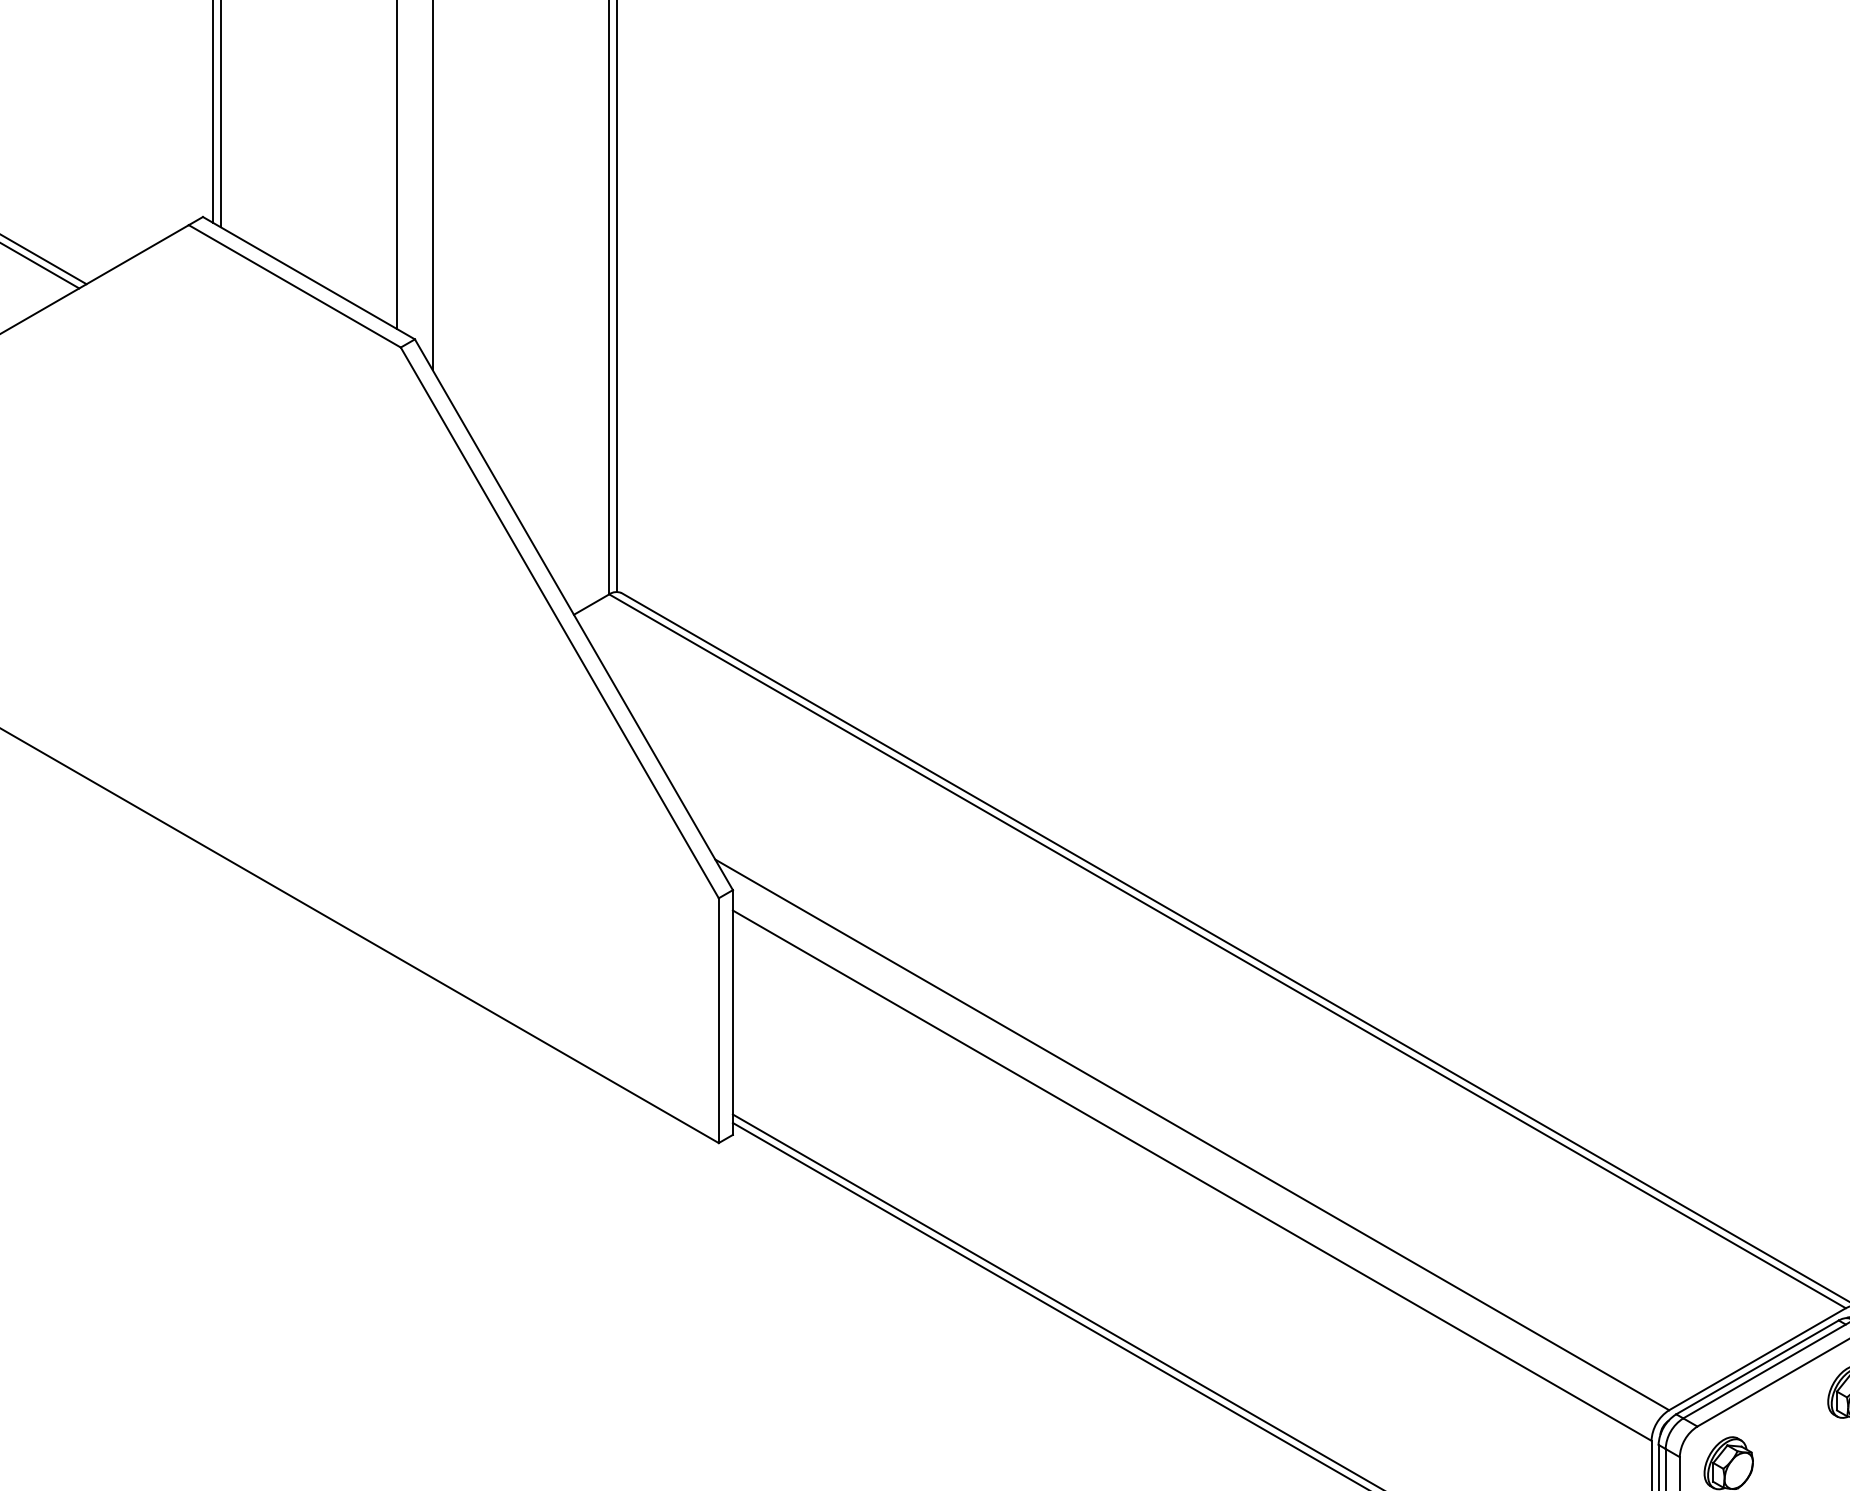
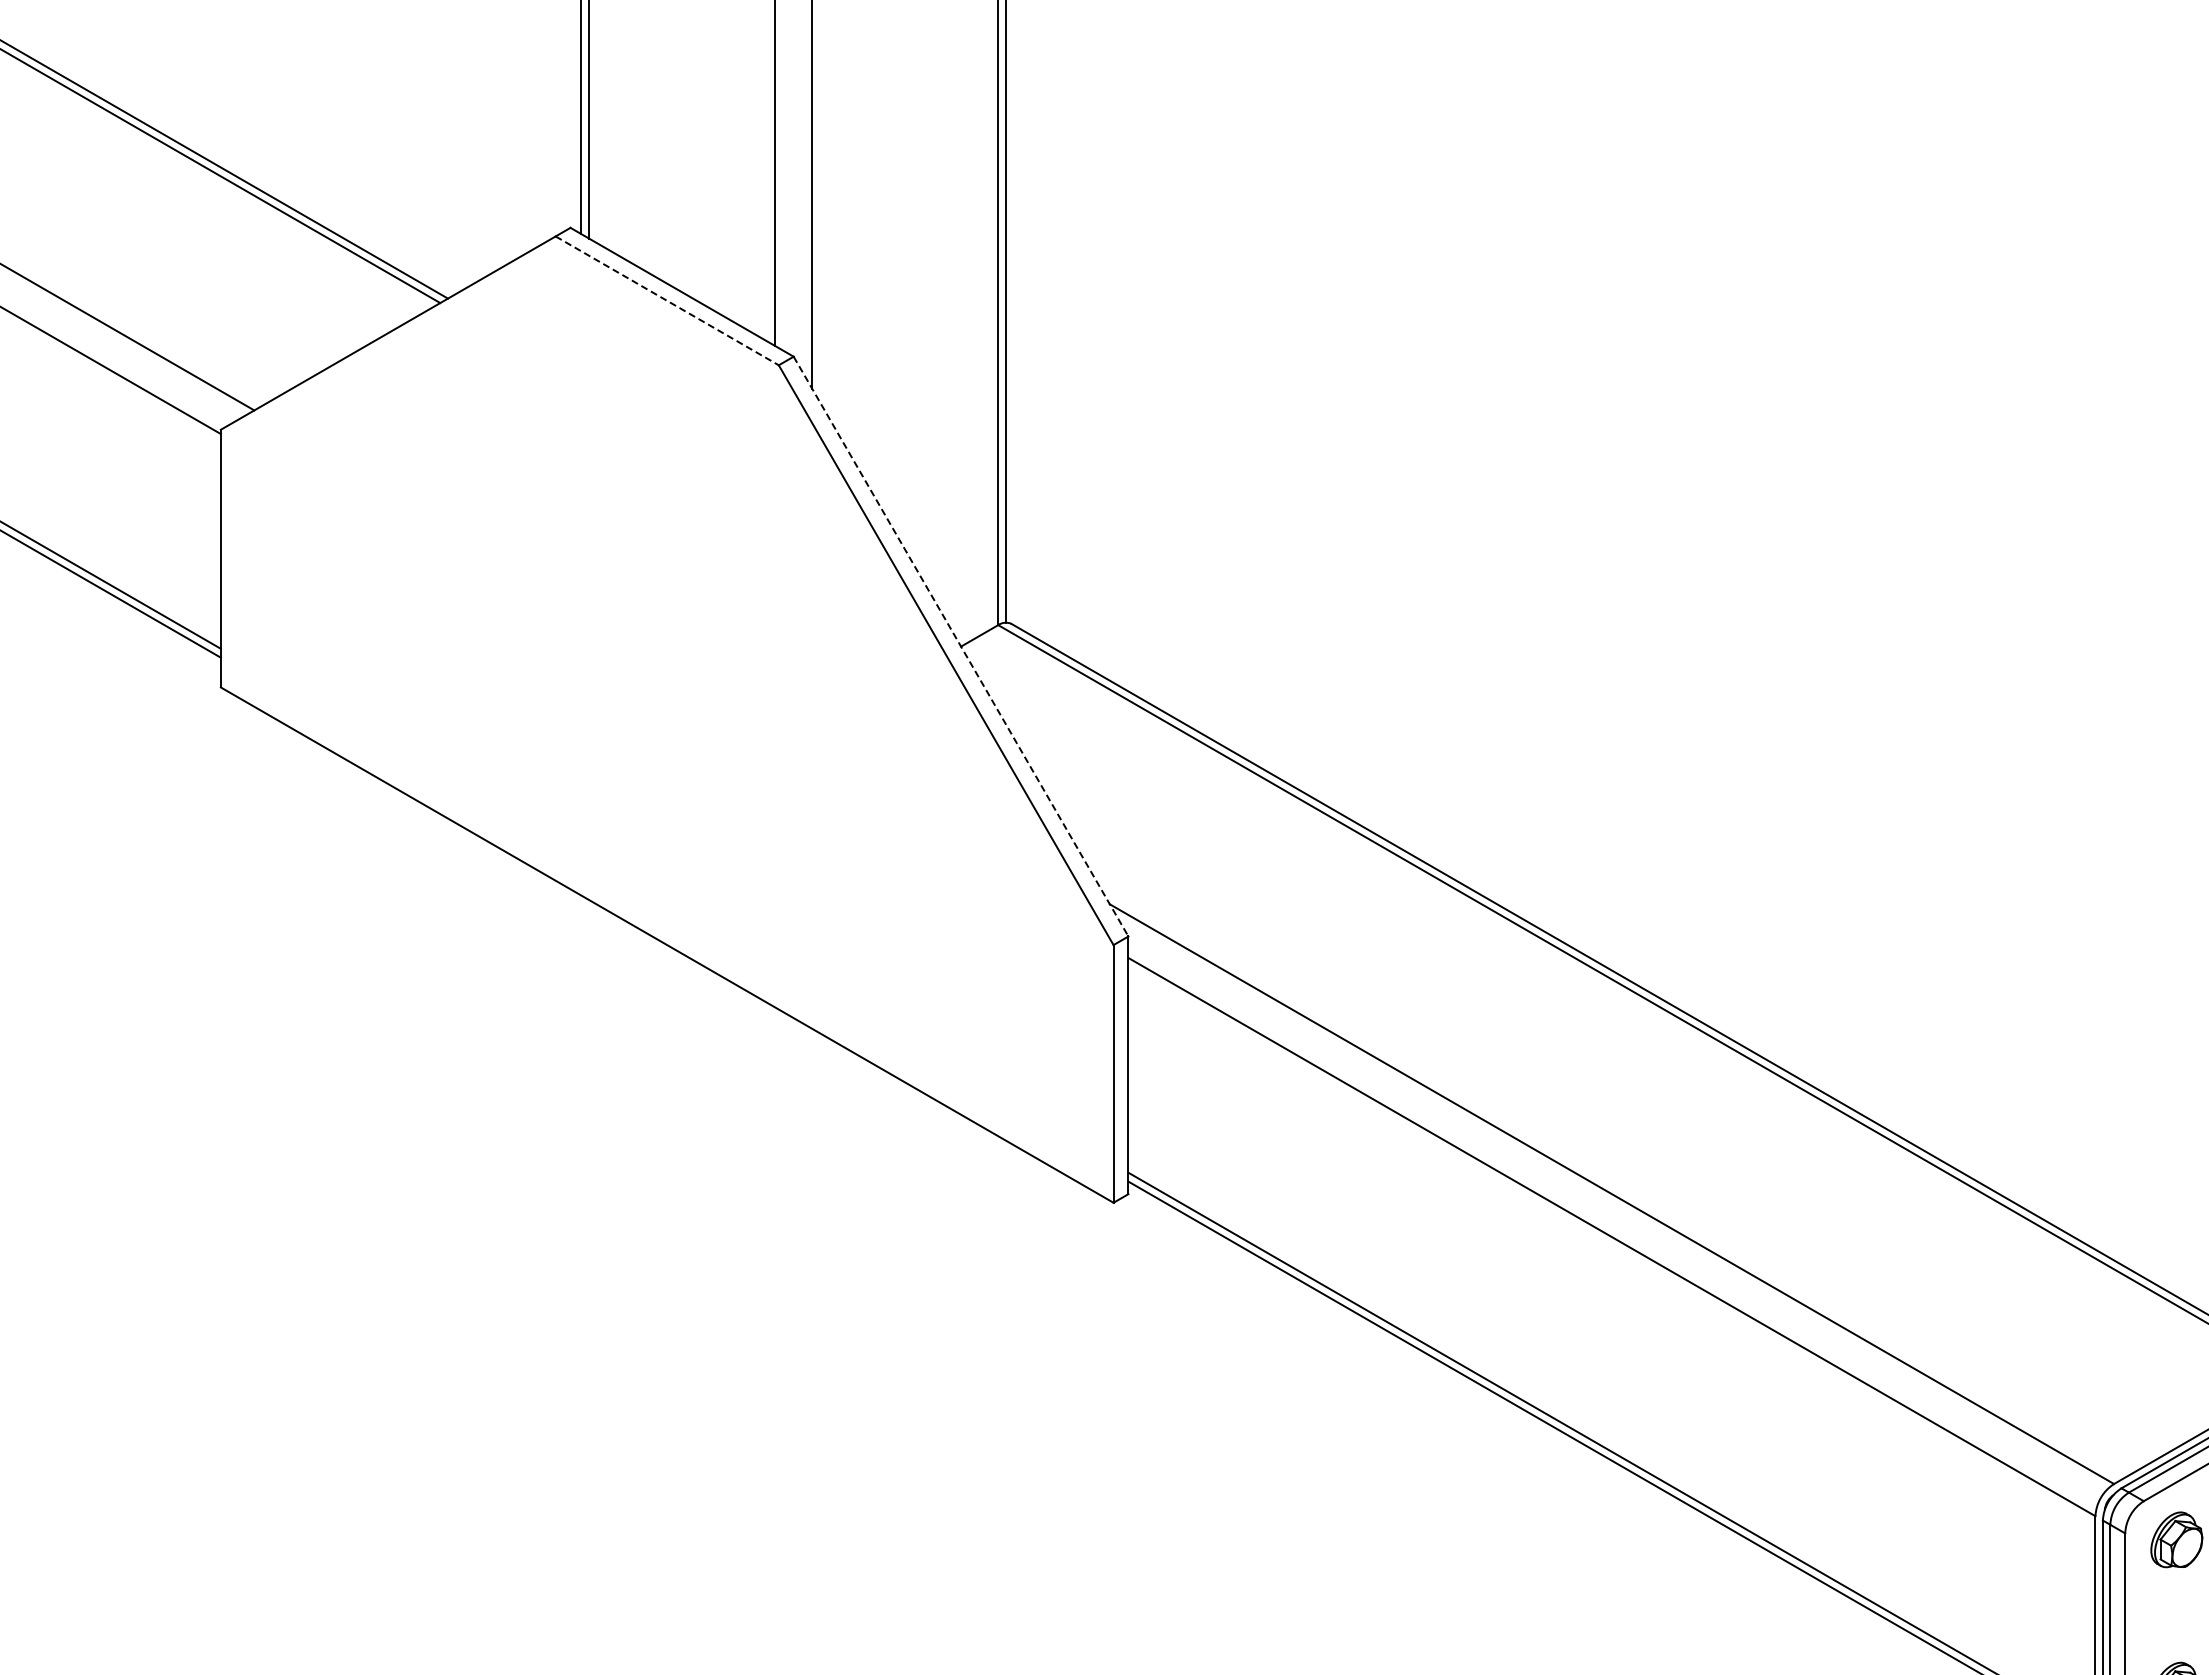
line: (295, 285) -> (667, 300), solid -> dashed
line: (574, 614) -> (961, 646), solid -> dashed

